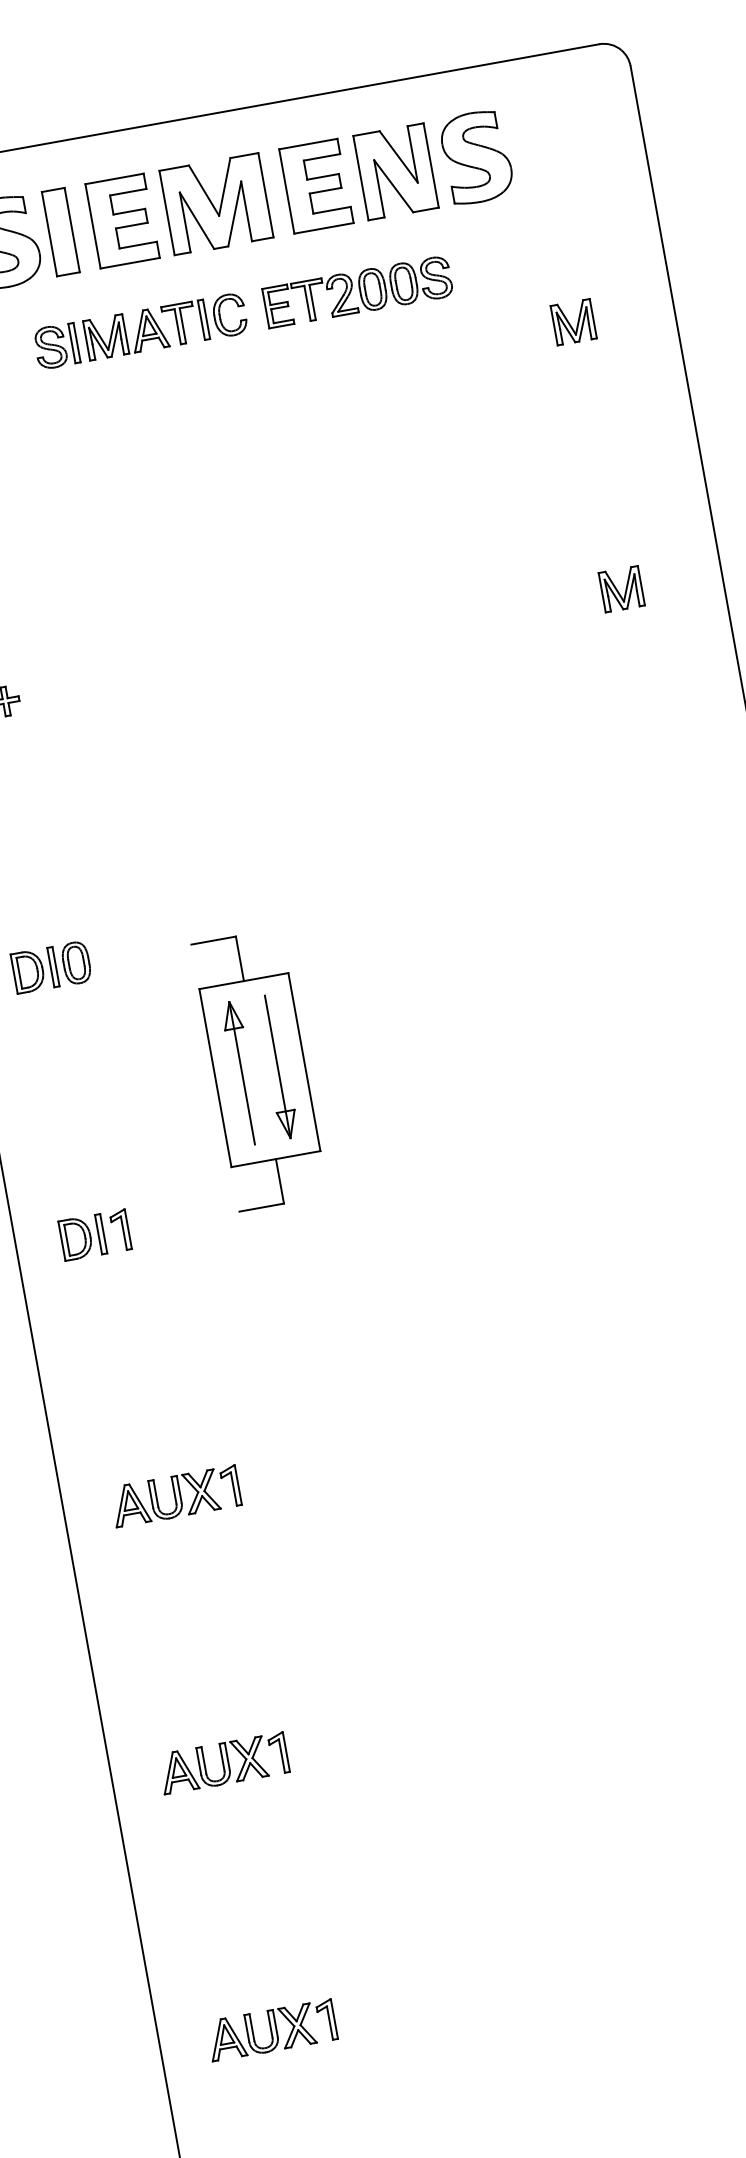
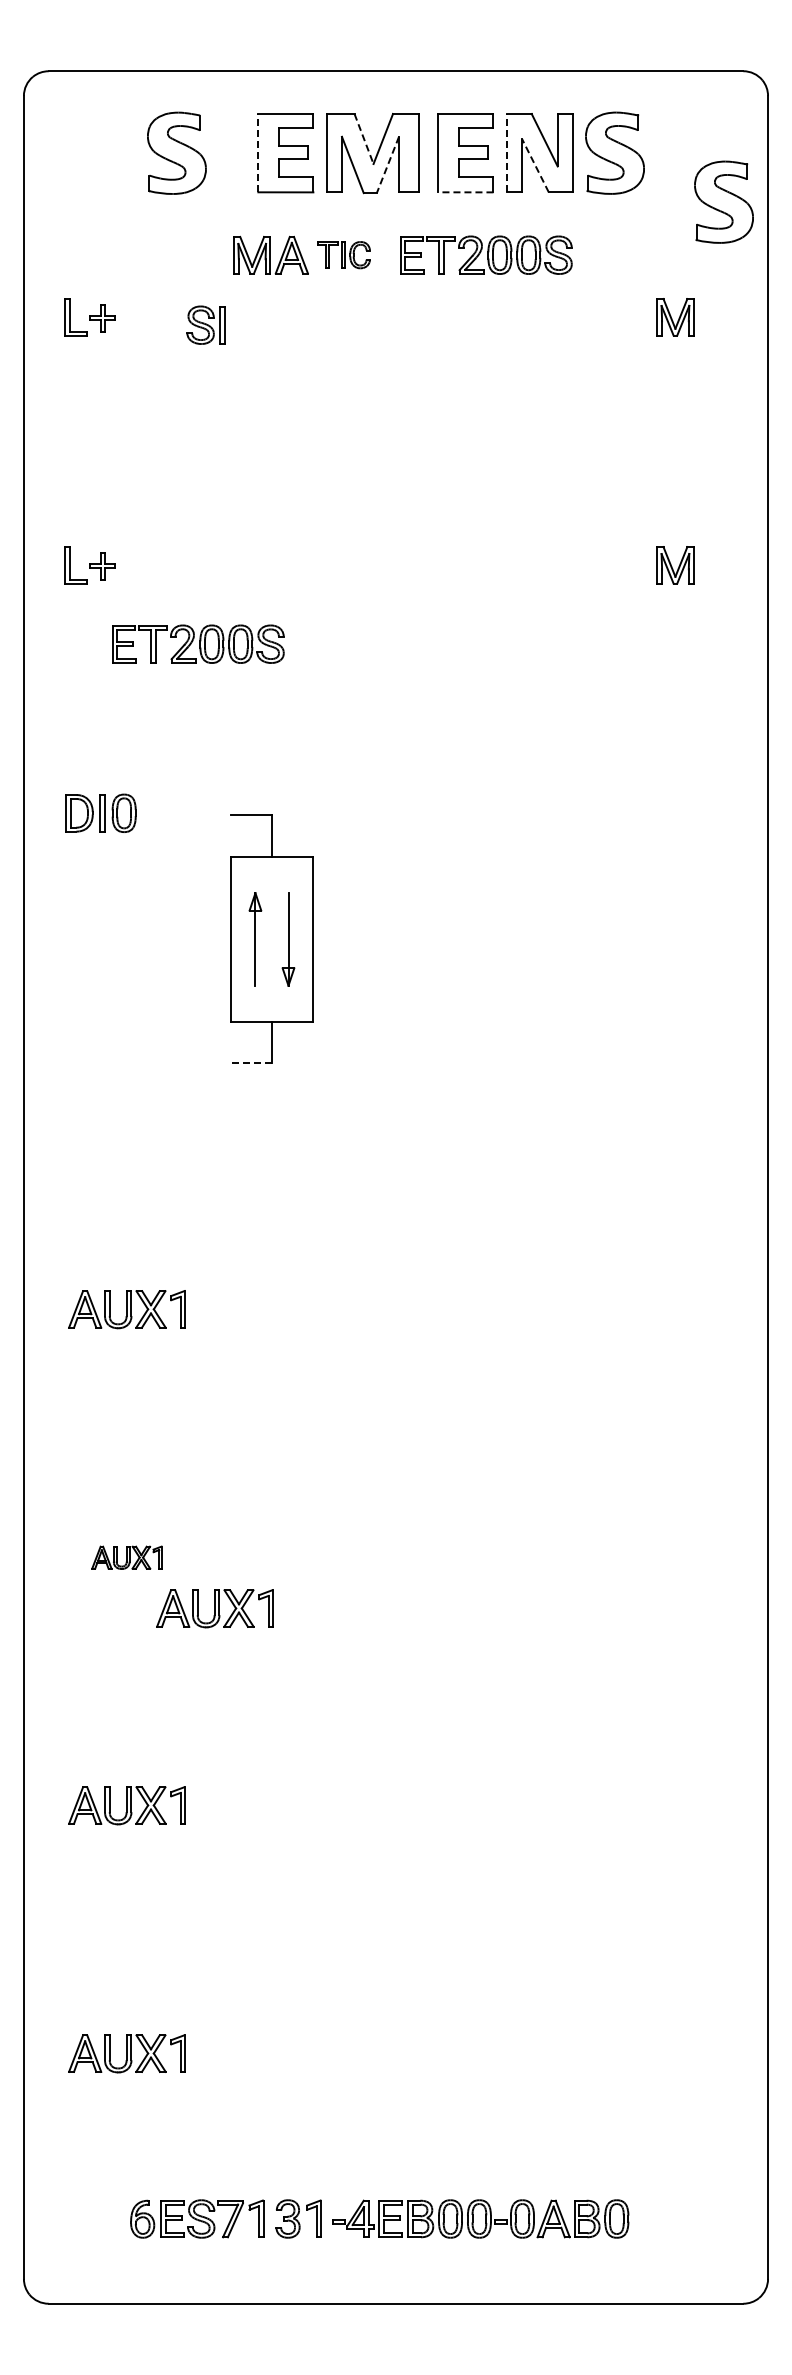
line: (361, 177) -> (507, 152), solid -> dashed
line: (393, 185) -> (535, 165), solid -> dashed
part: (603, 188) -> (723, 201), added
line: (204, 191) -> (364, 139), solid -> dashed
line: (234, 214) -> (387, 165), solid -> dashed
line: (93, 225) -> (258, 152), solid -> dashed
line: (323, 228) -> (465, 192), solid -> dashed
part: (60, 231) -> (228, 152), removed
part: (204, 318) -> (343, 254), size x0.7
part: (55, 345) -> (205, 324), moved
part: (123, 765) -> (198, 643), added
part: (277, 1066) -> (288, 939), size x0.7
part: (242, 1073) -> (255, 939), size x0.7
line: (261, 1207) -> (251, 1063), solid -> dashed
part: (94, 1235) -> (96, 1061), removed
part: (223, 1763) -> (126, 1557), size x0.6
part: (327, 1801) -> (214, 1608), added

